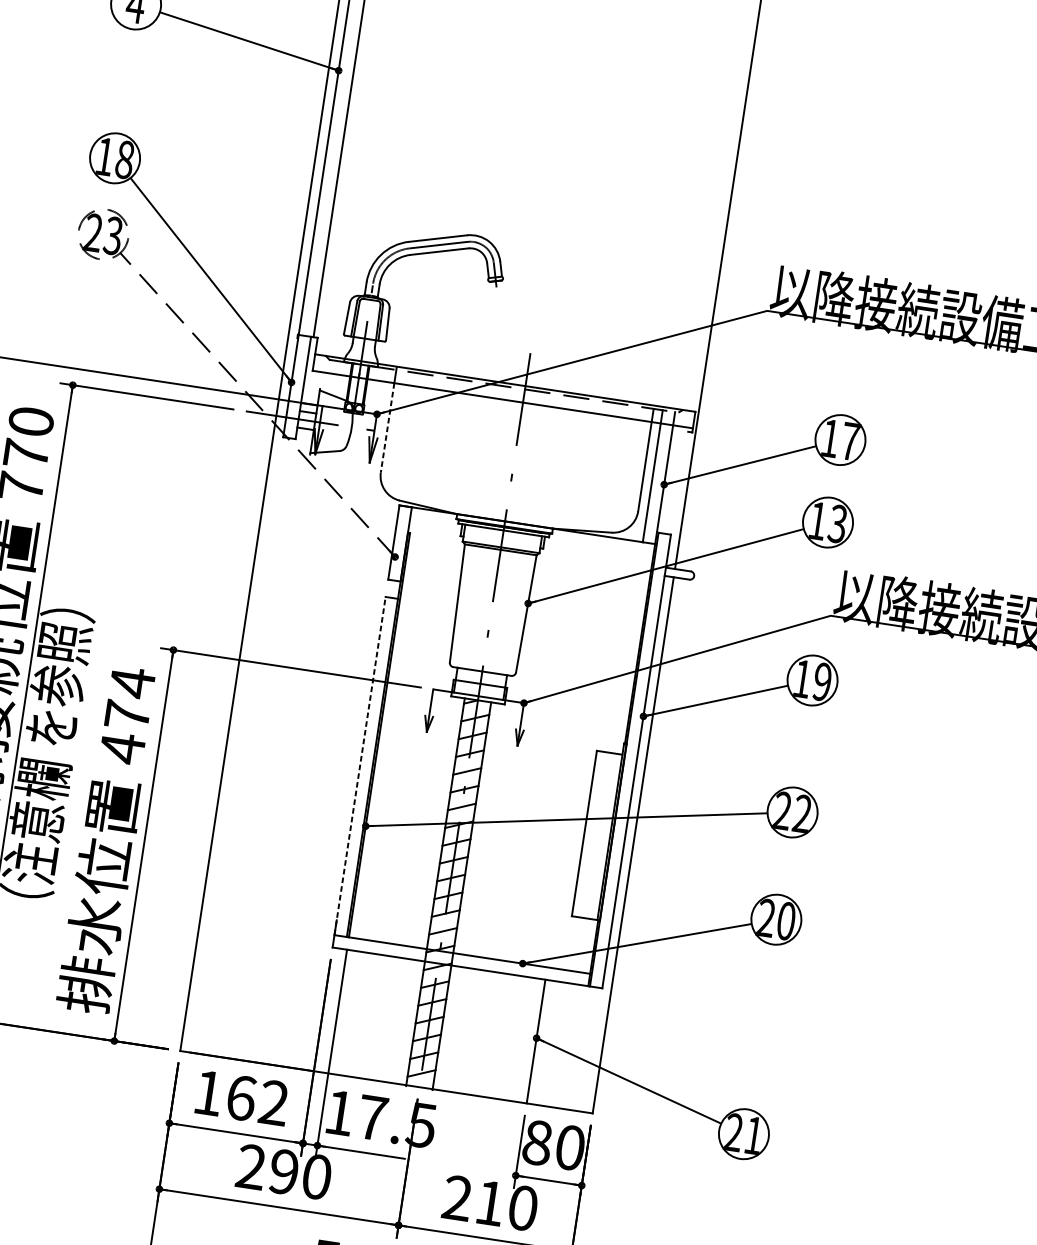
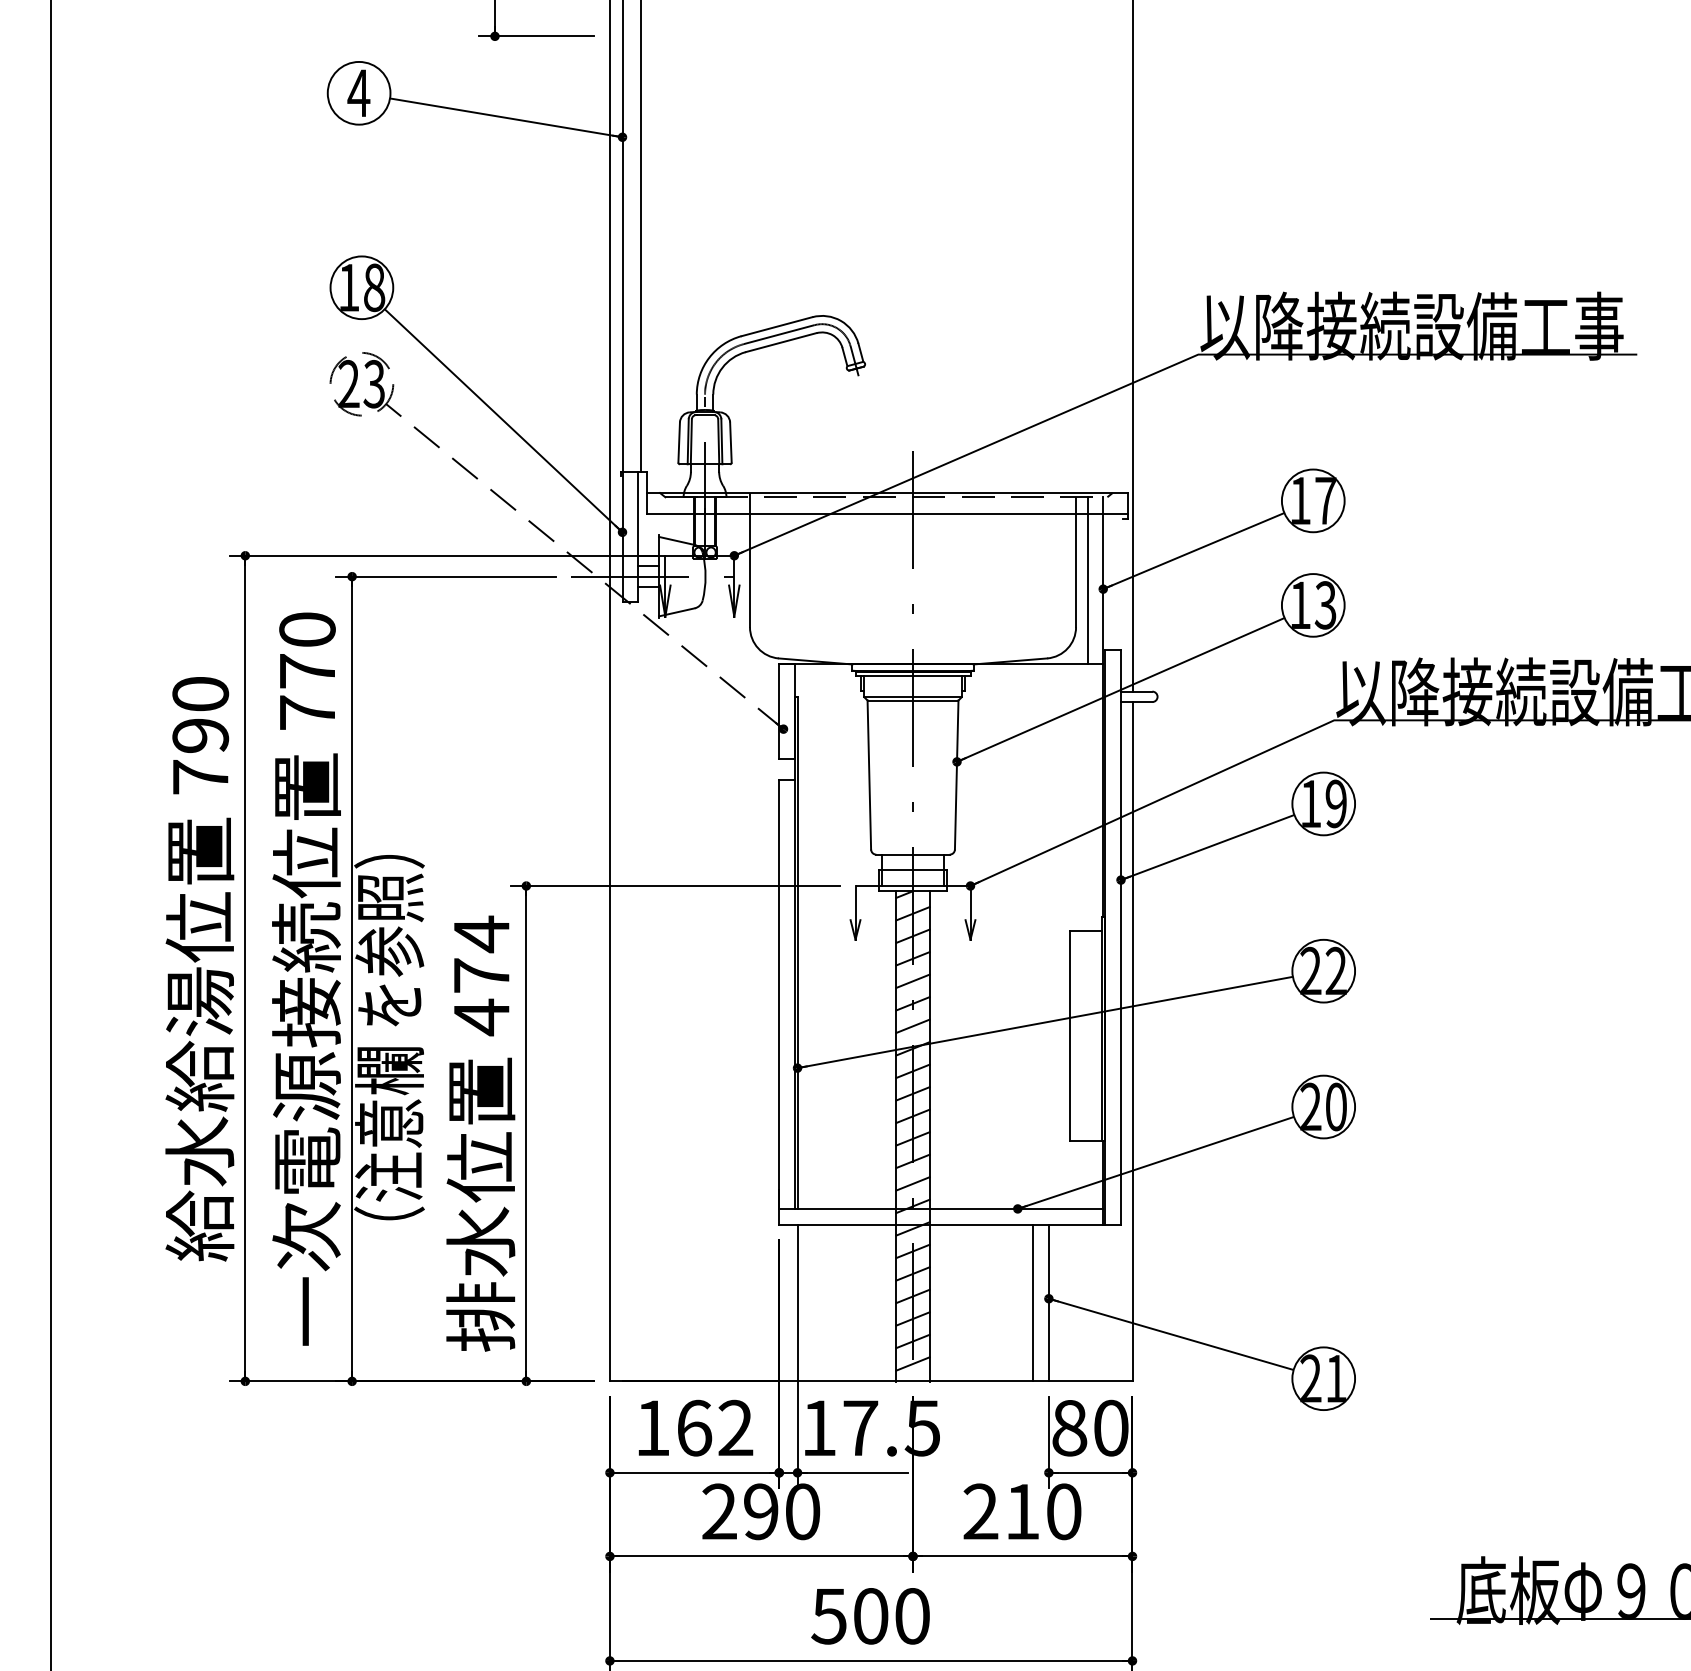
line: (387, 427) -> (749, 570), dashed -> solid
line: (360, 765) -> (779, 994), dashed -> solid
line: (523, 1039) -> (1033, 1302), added

